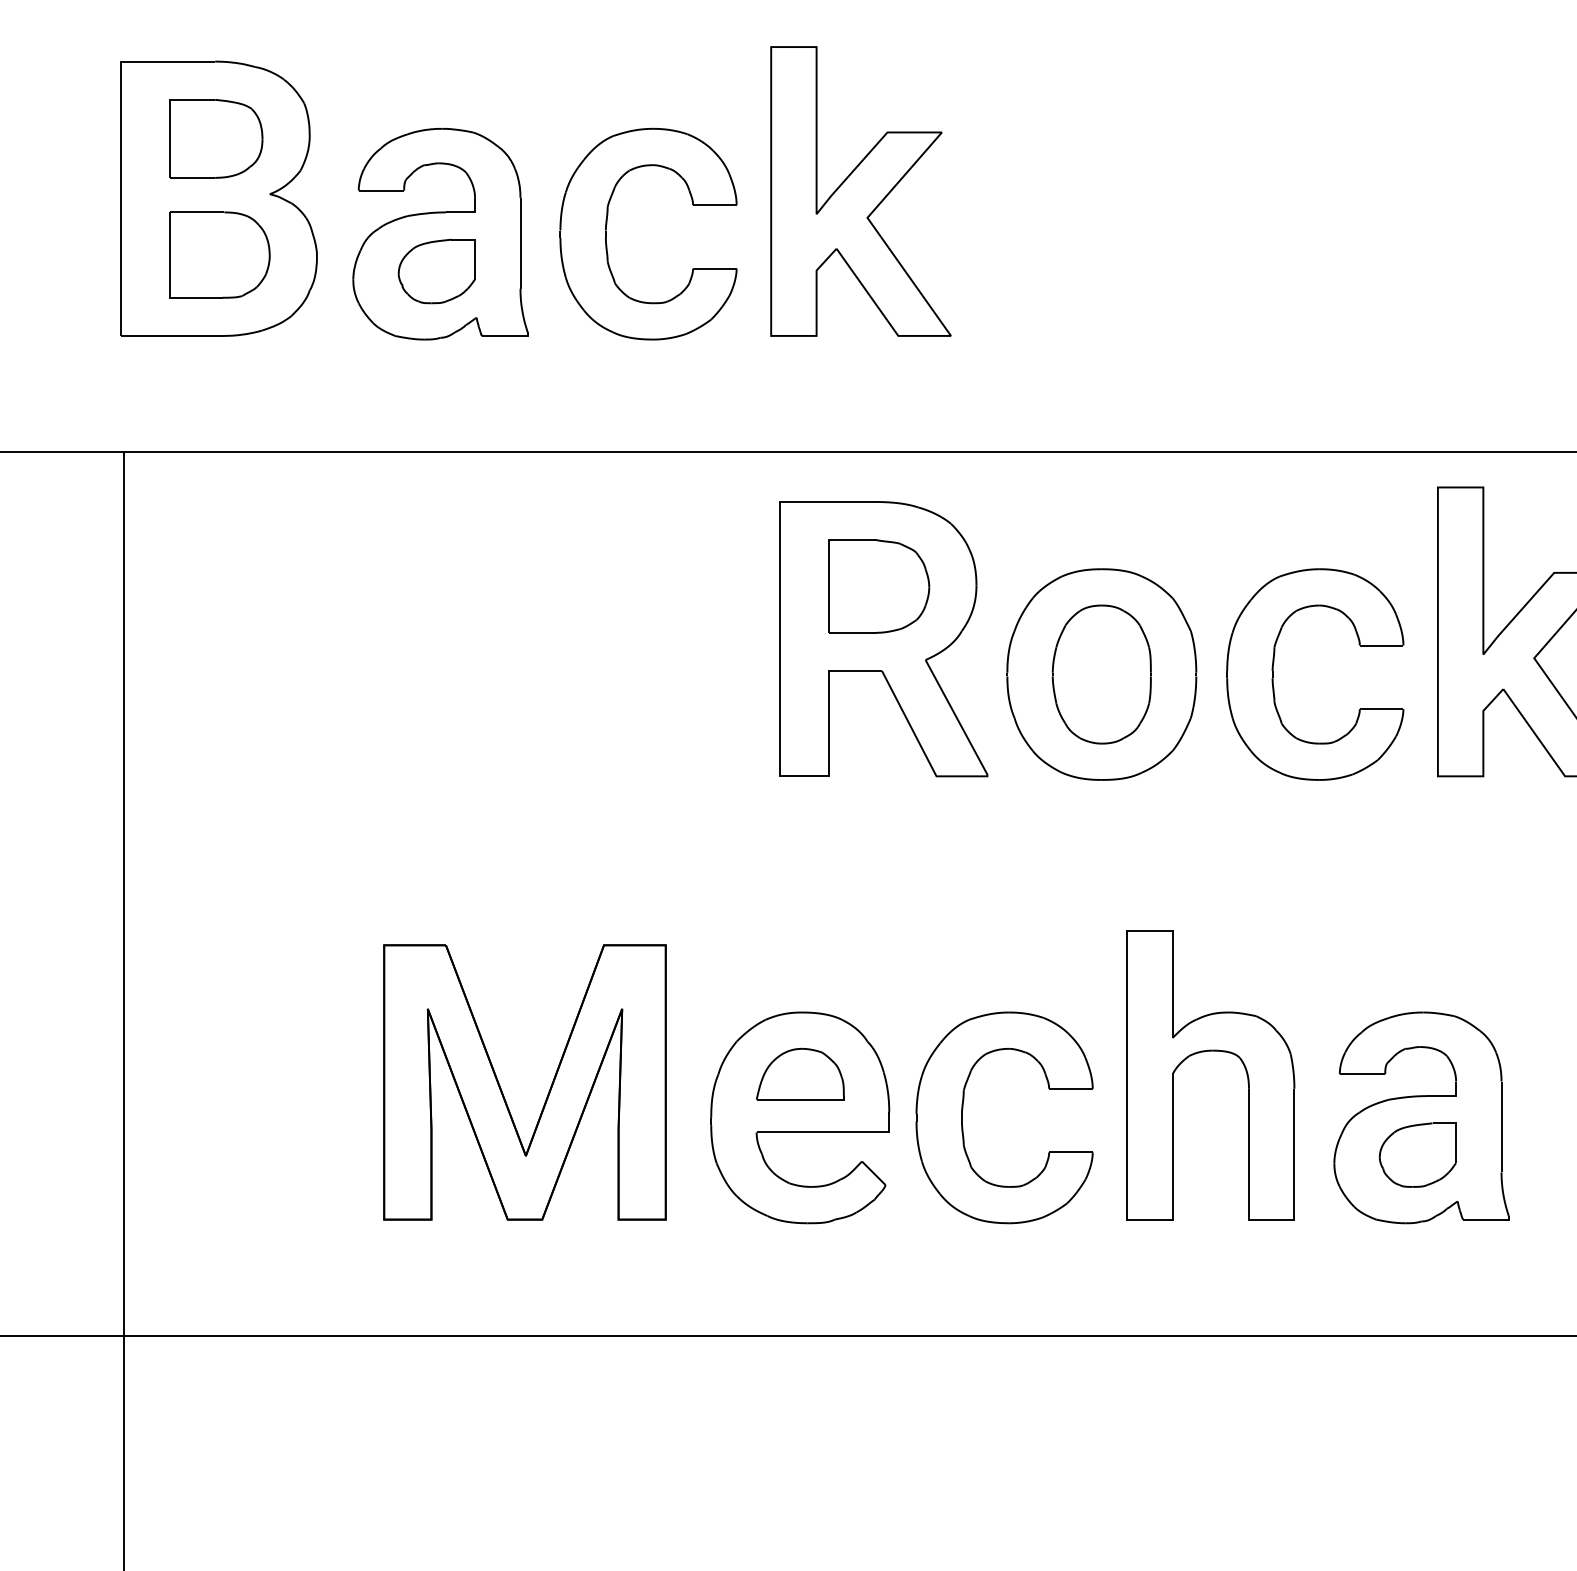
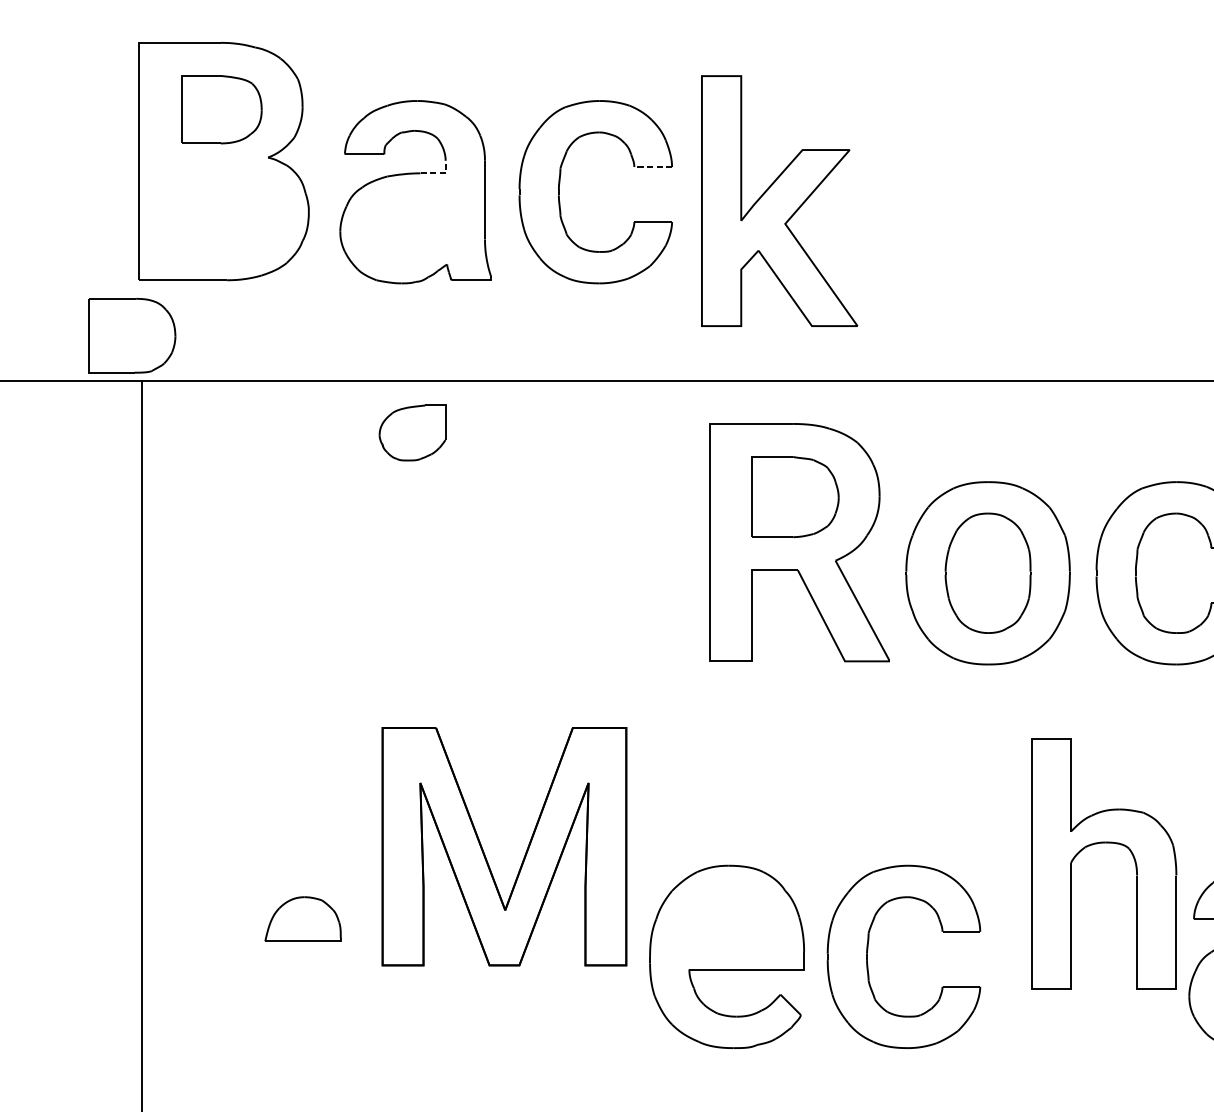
part: (860, 191) -> (779, 201), moved
line: (714, 205) -> (652, 167), solid -> dashed
line: (468, 212) -> (440, 173), solid -> dashed
part: (219, 254) -> (131, 335), moved
part: (436, 271) -> (412, 433), moved
part: (1204, 1052) -> (1098, 844), moved
part: (799, 1074) -> (302, 919), moved
part: (502, 1090) -> (485, 853), moved

